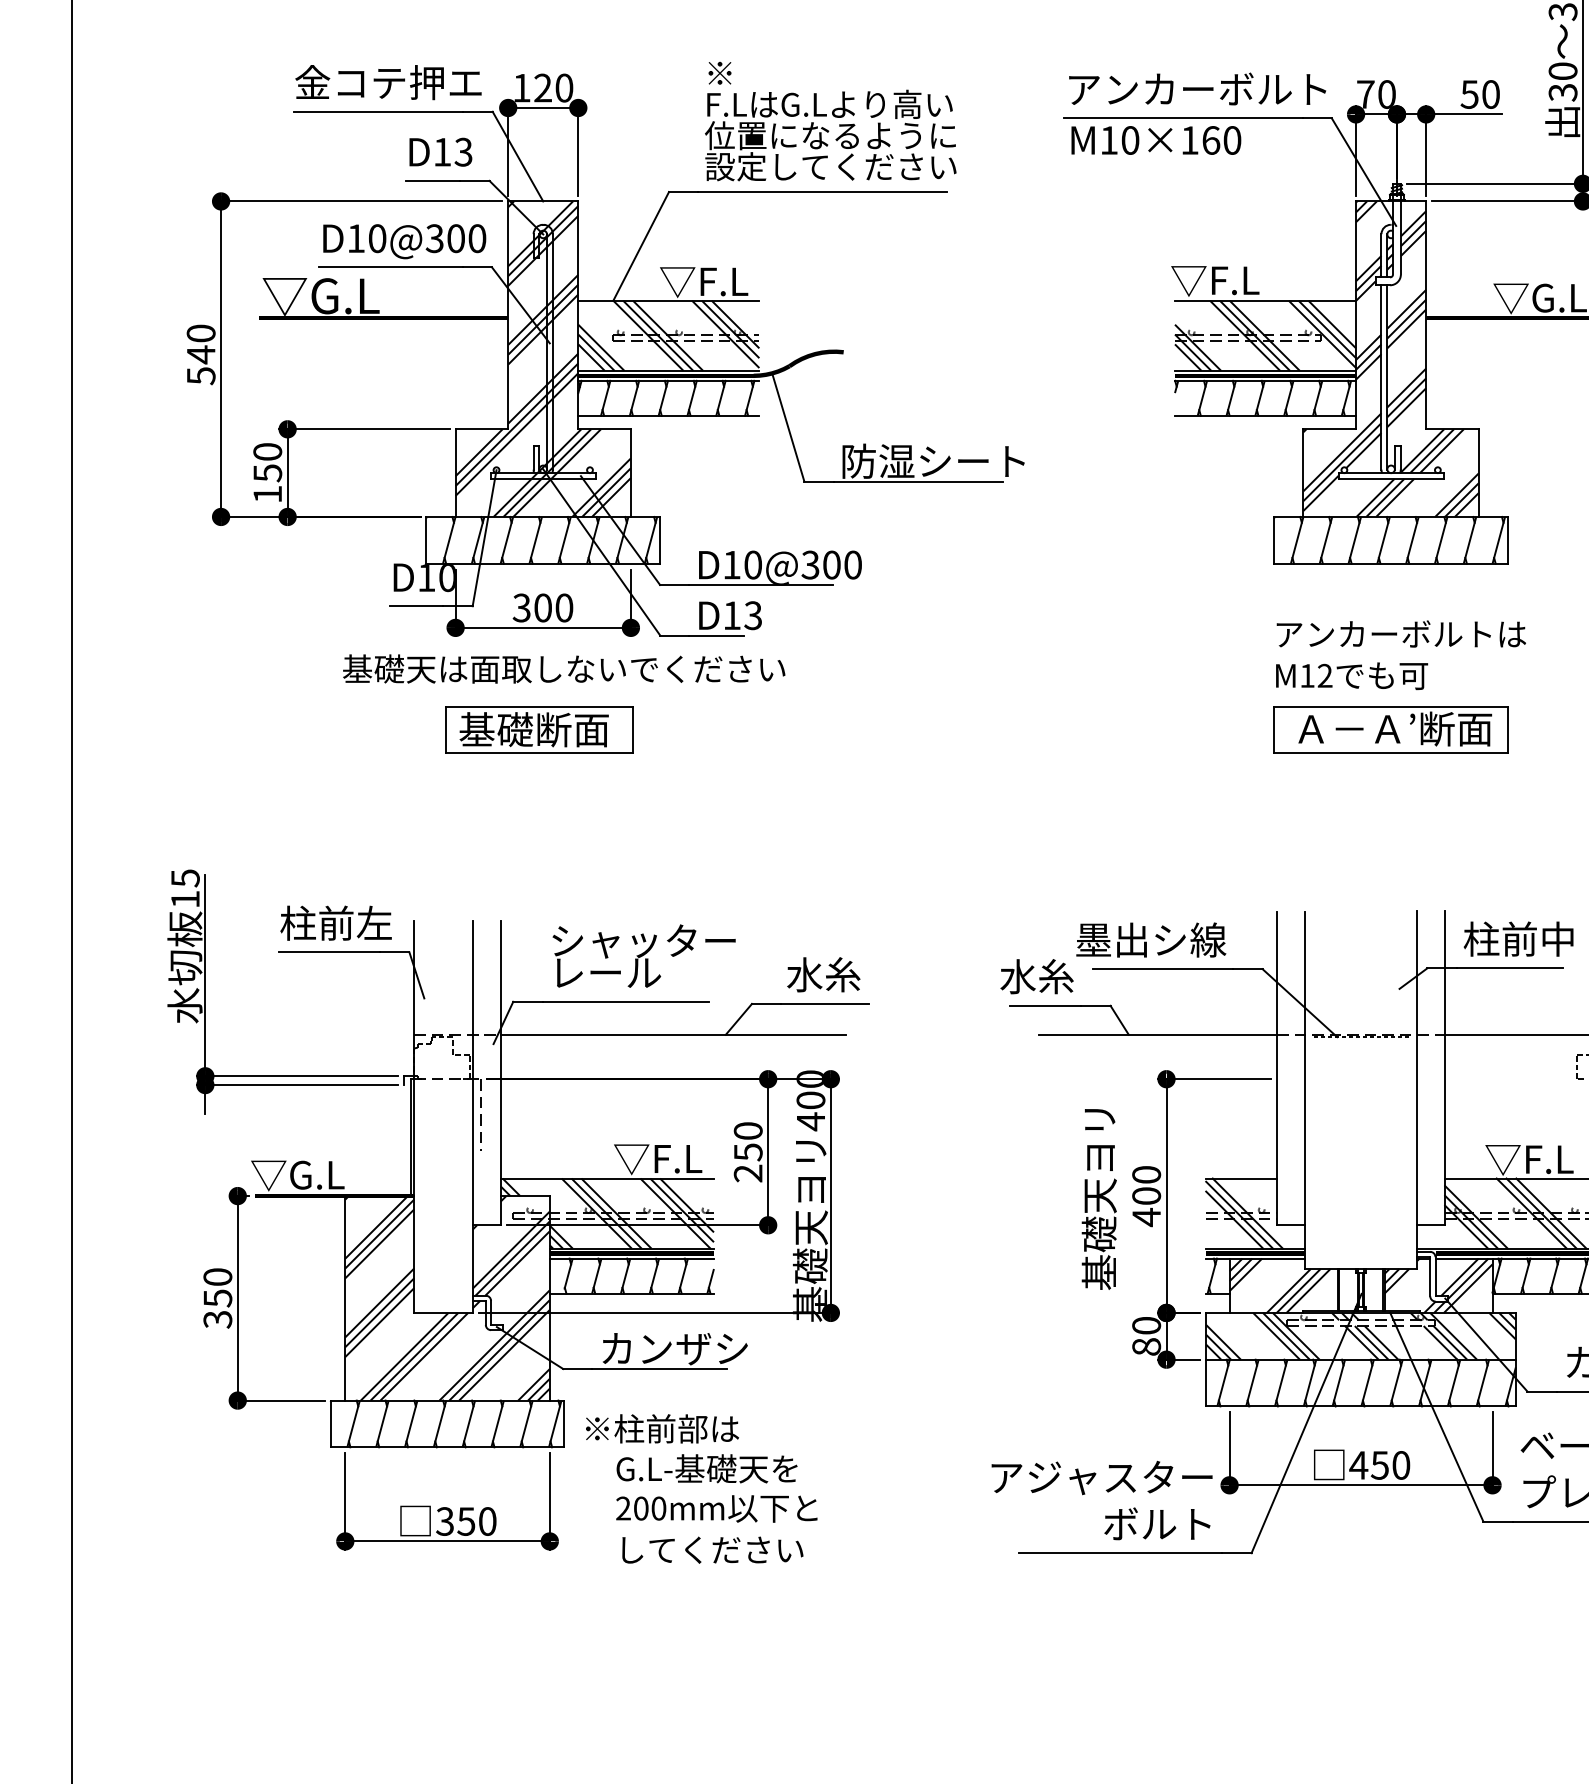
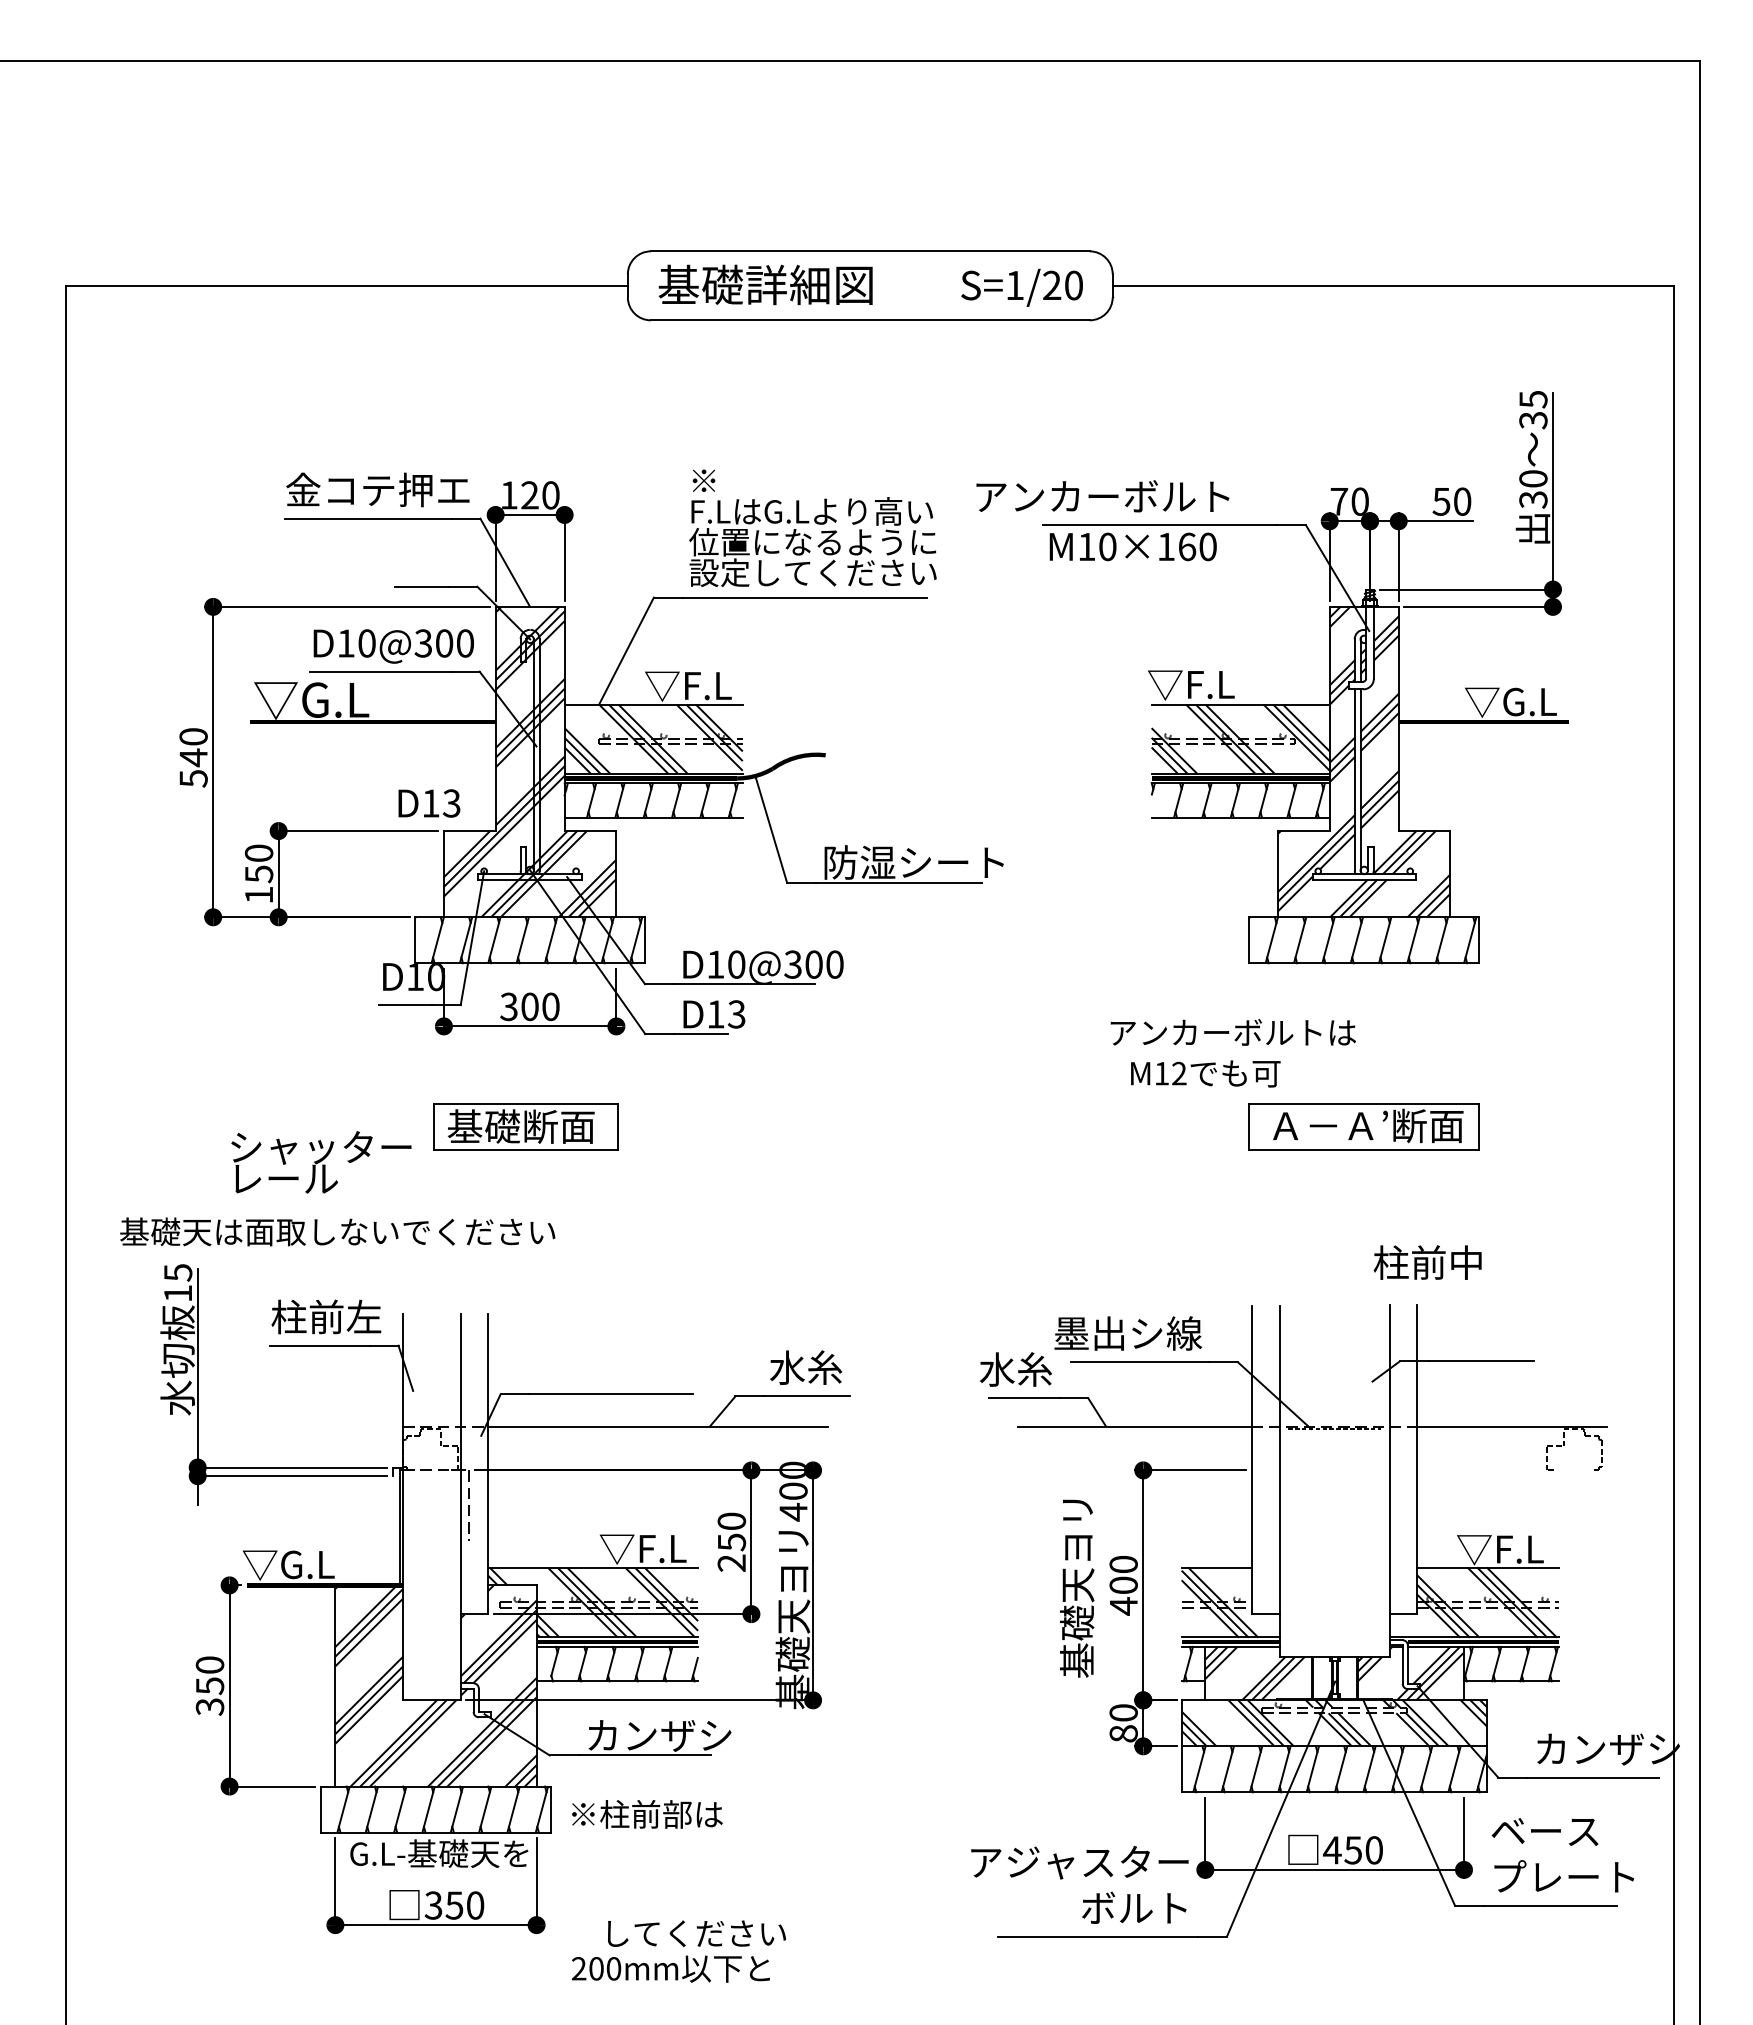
text: (1197, 89) -> (1102, 496), moved
text: (440, 152) -> (429, 803), moved
text: (1400, 634) -> (1232, 1032), moved
text: (563, 668) -> (337, 1231), moved
text: (1351, 675) -> (1205, 1073), moved
text: (1518, 939) -> (1427, 1262), moved
text: (644, 956) -> (321, 1162), moved
text: (707, 1468) -> (439, 1853), moved
text: (716, 1508) -> (670, 1968), moved

